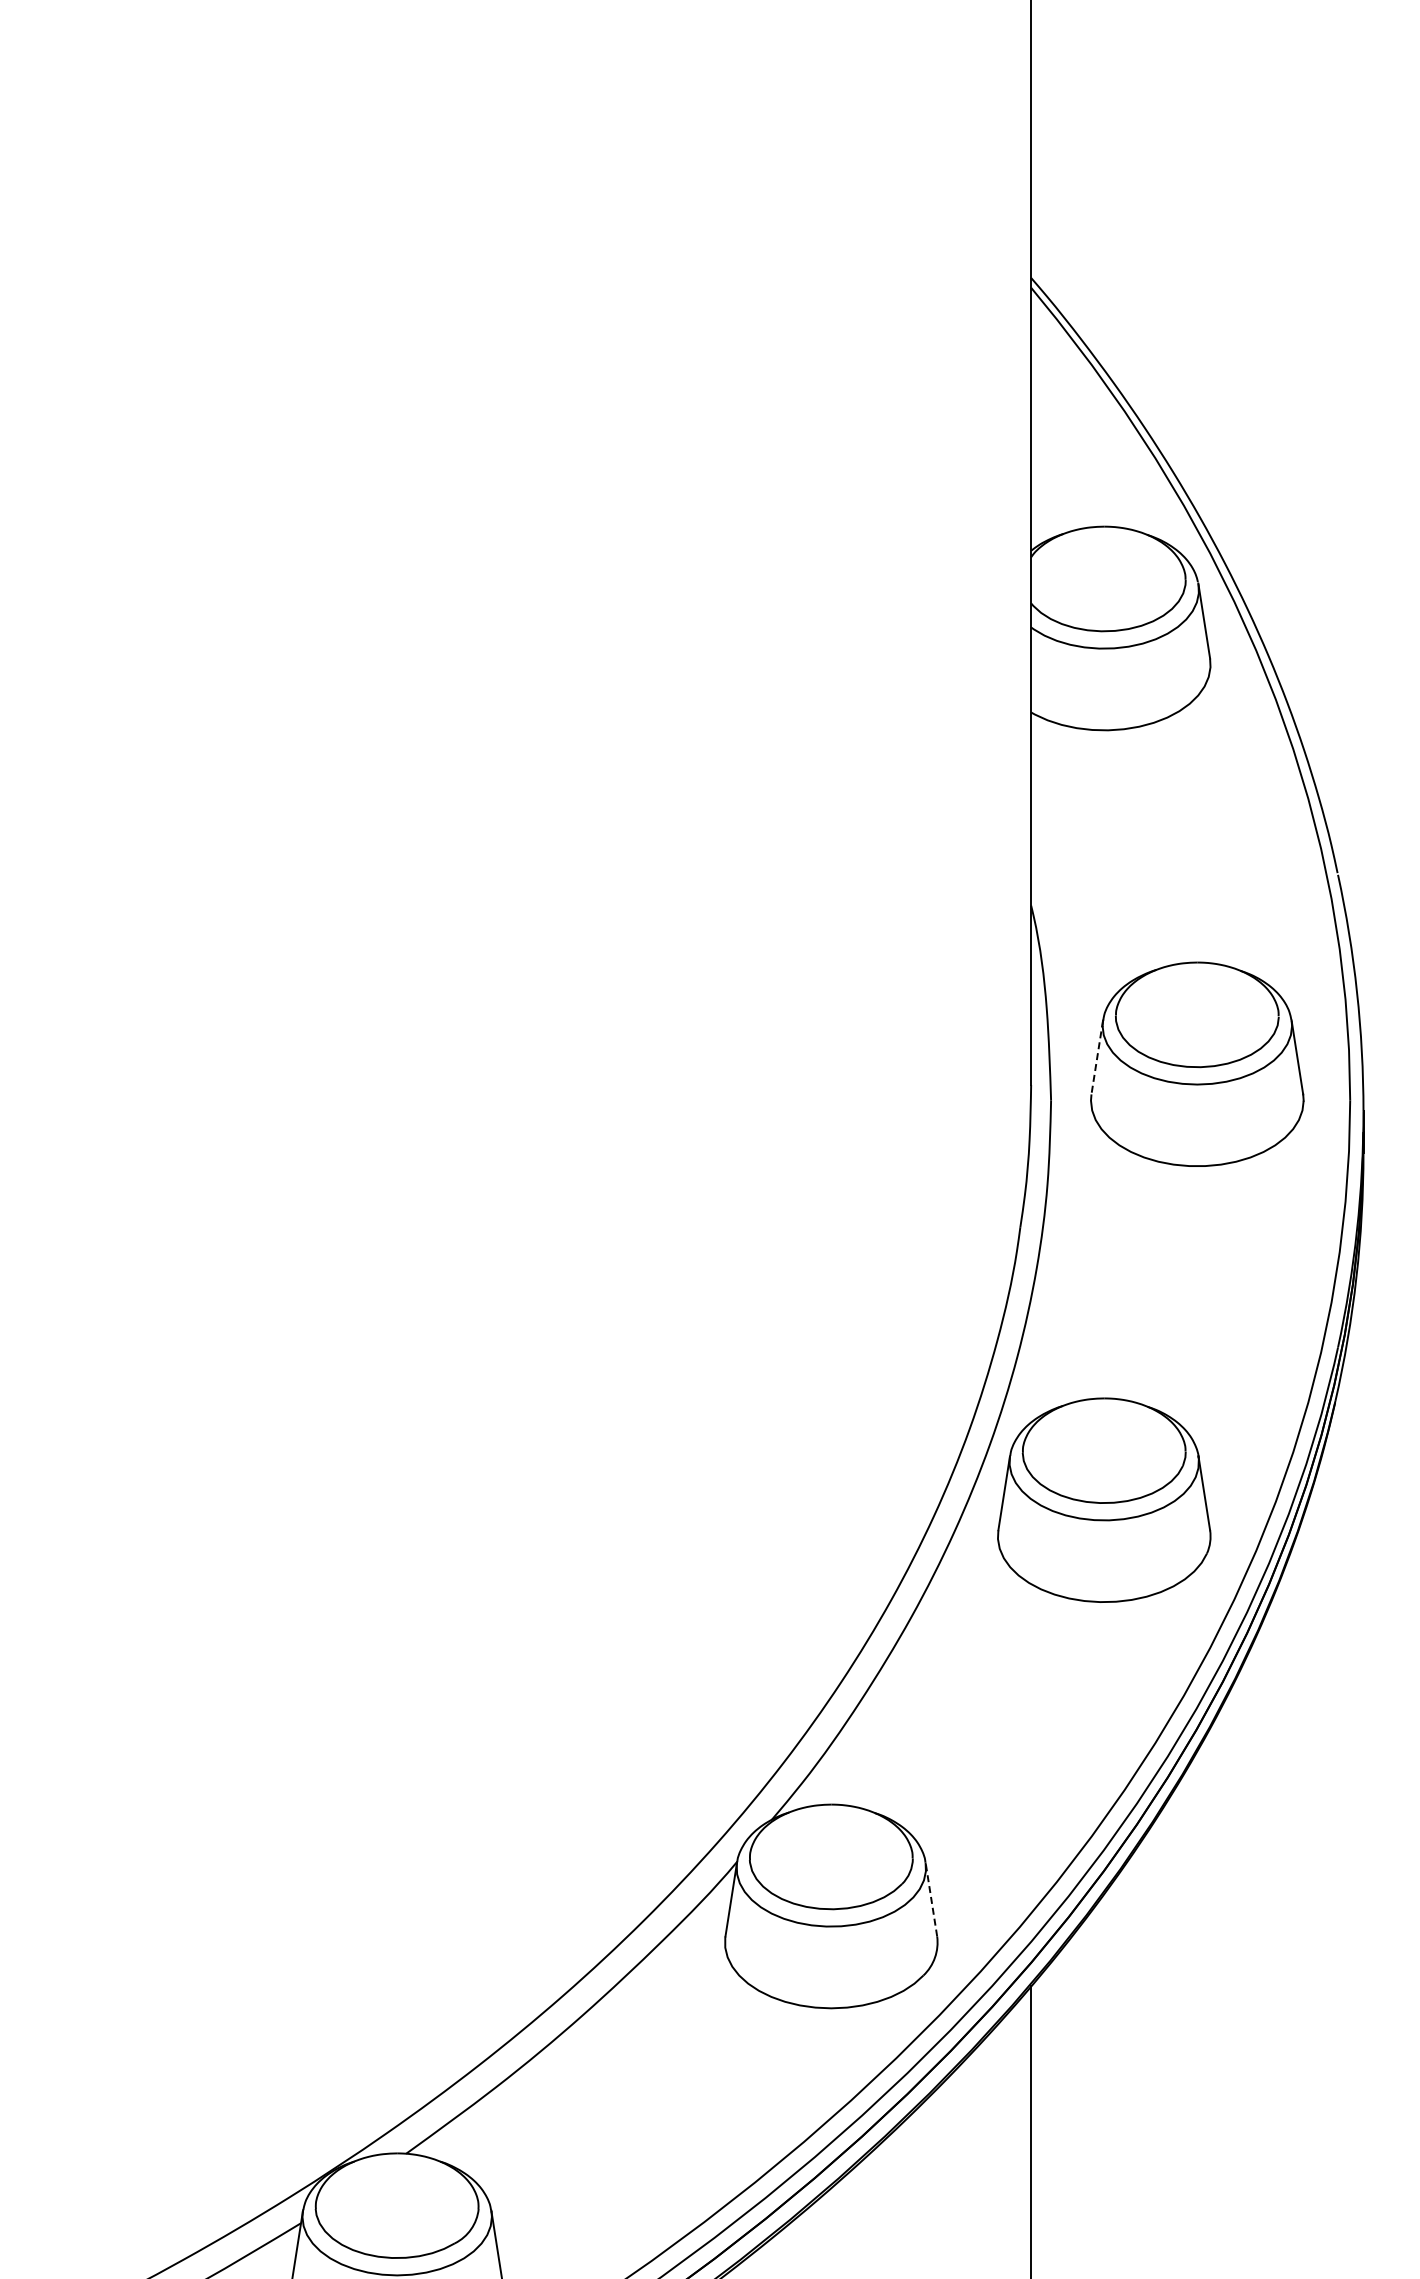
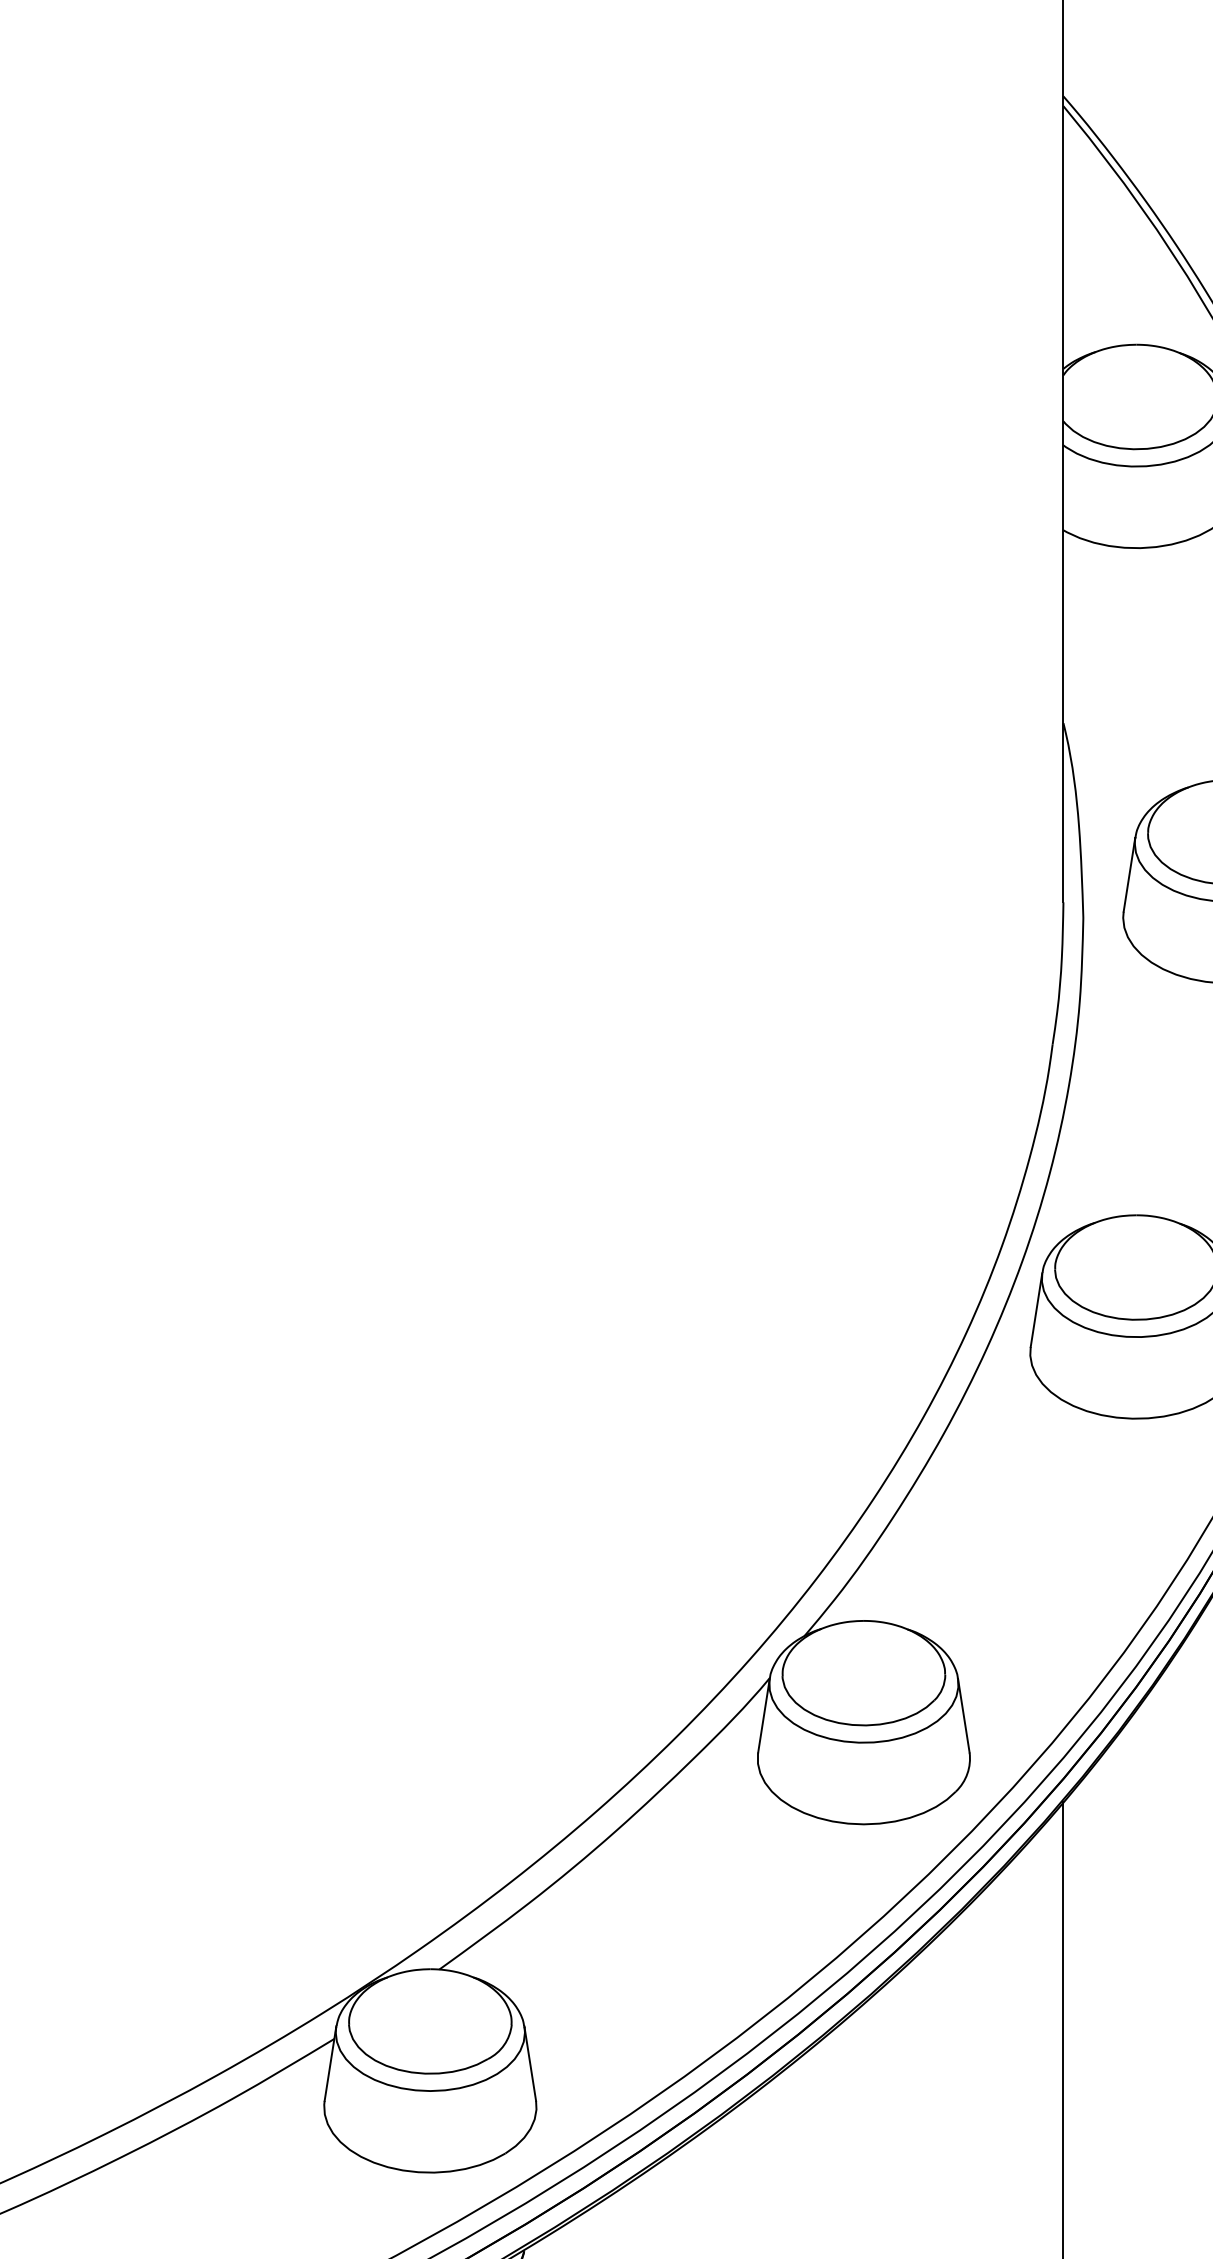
line: (1097, 1057) -> (1129, 874), dashed -> solid
line: (931, 1899) -> (963, 1715), dashed -> solid

